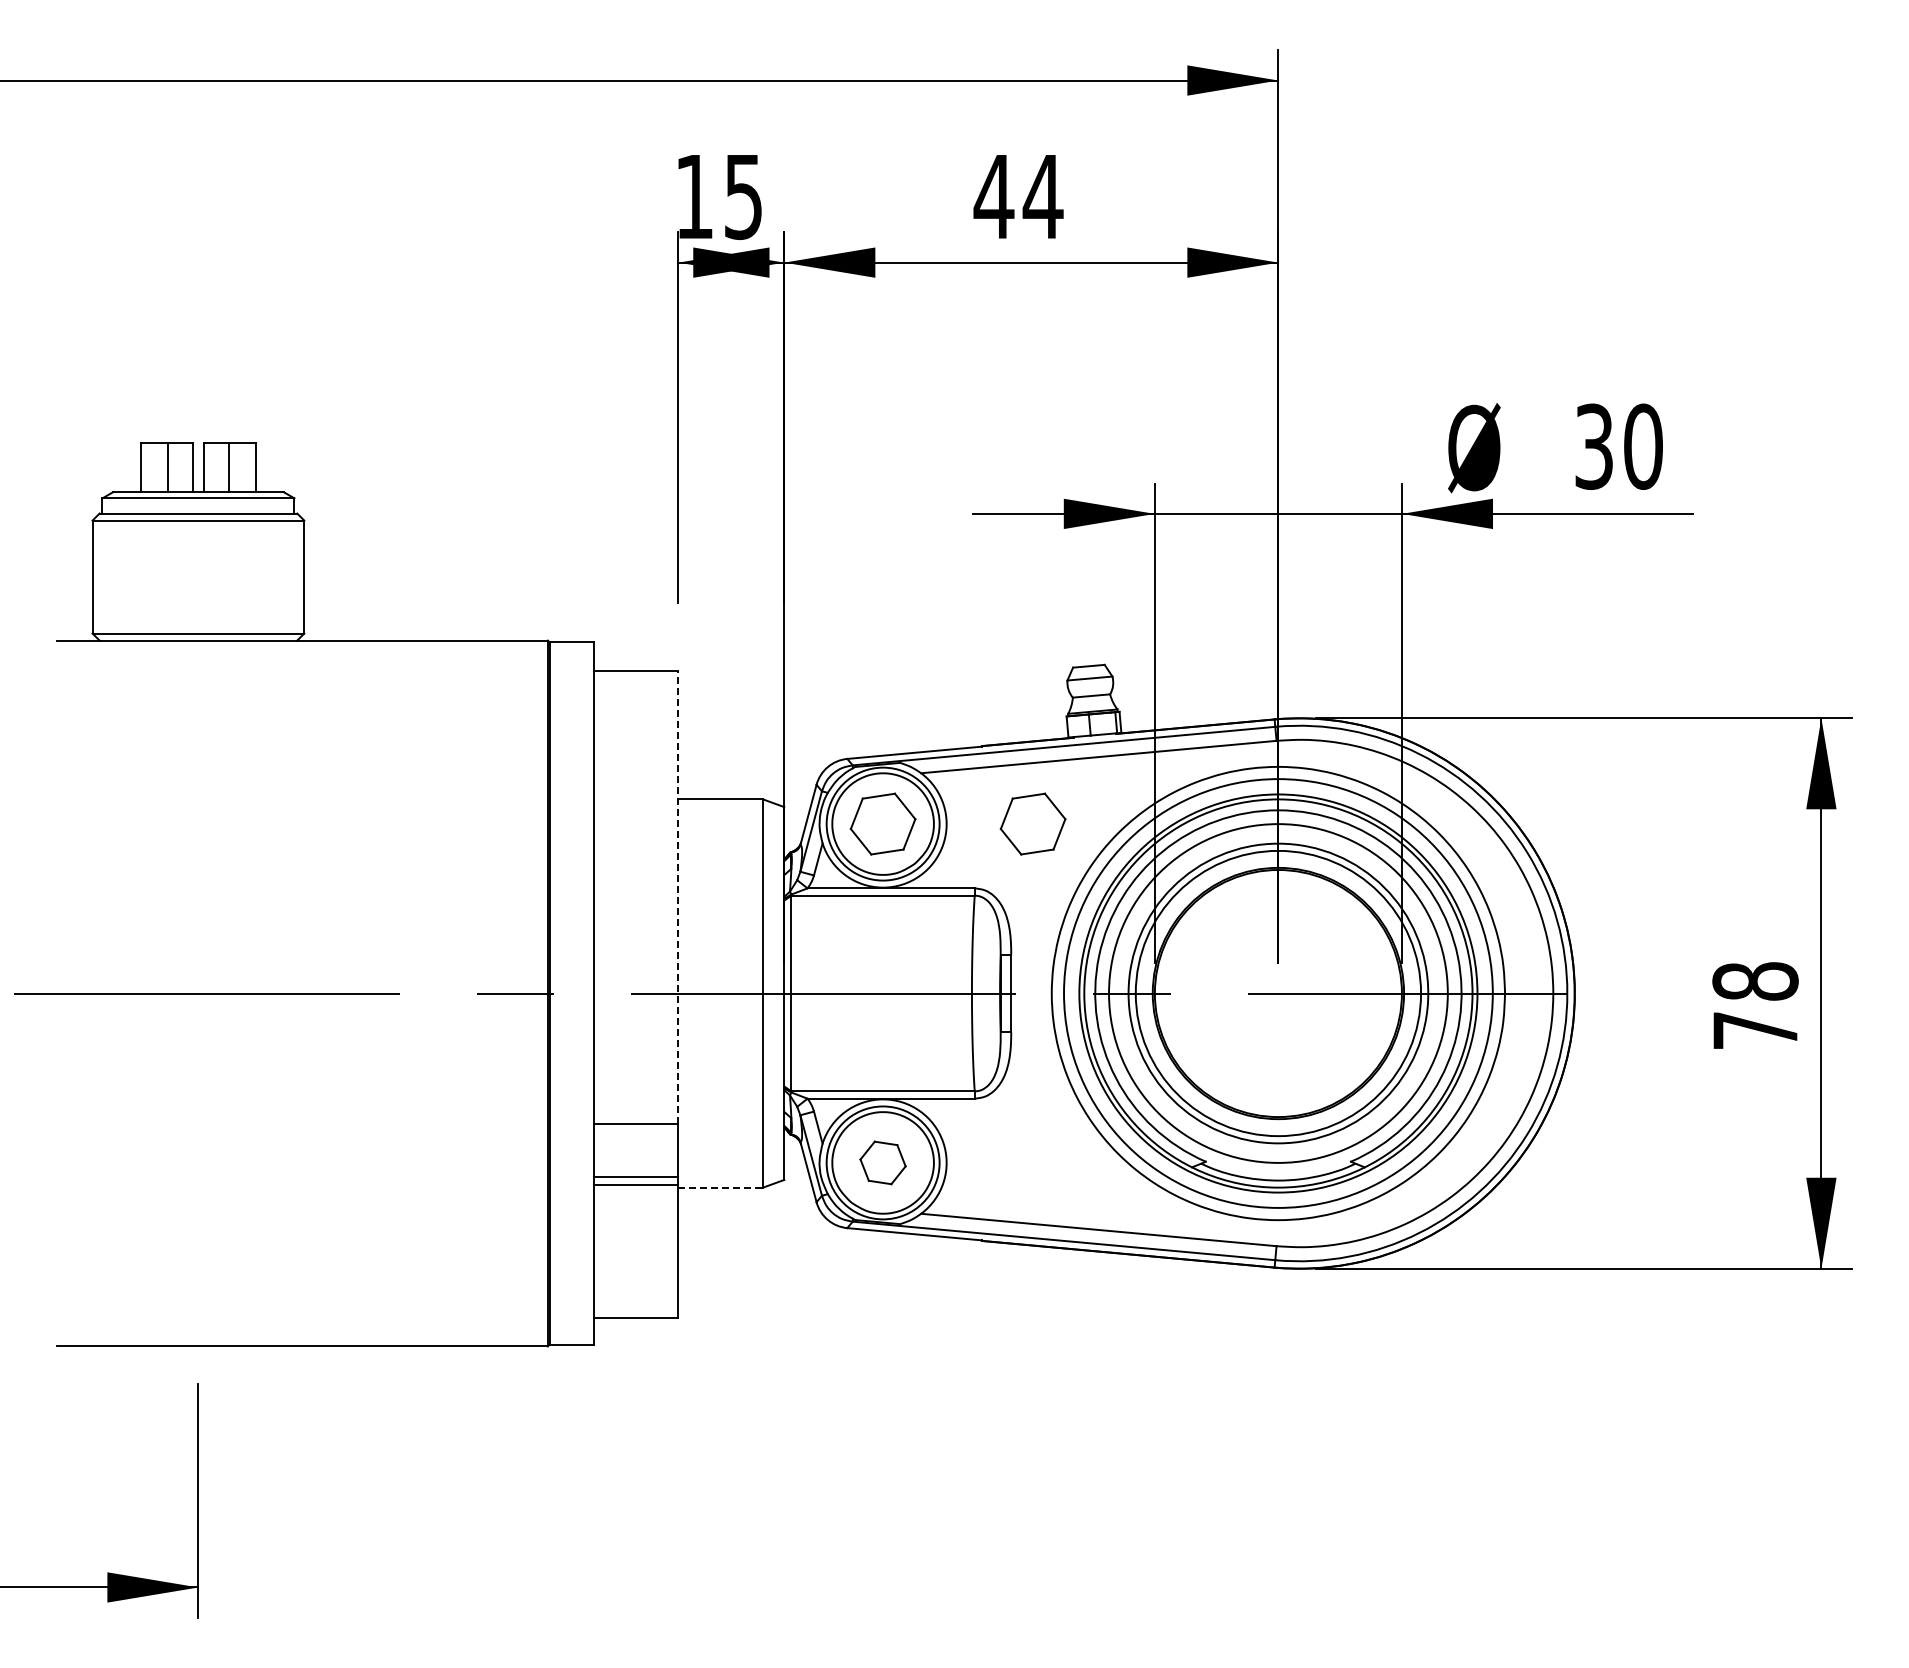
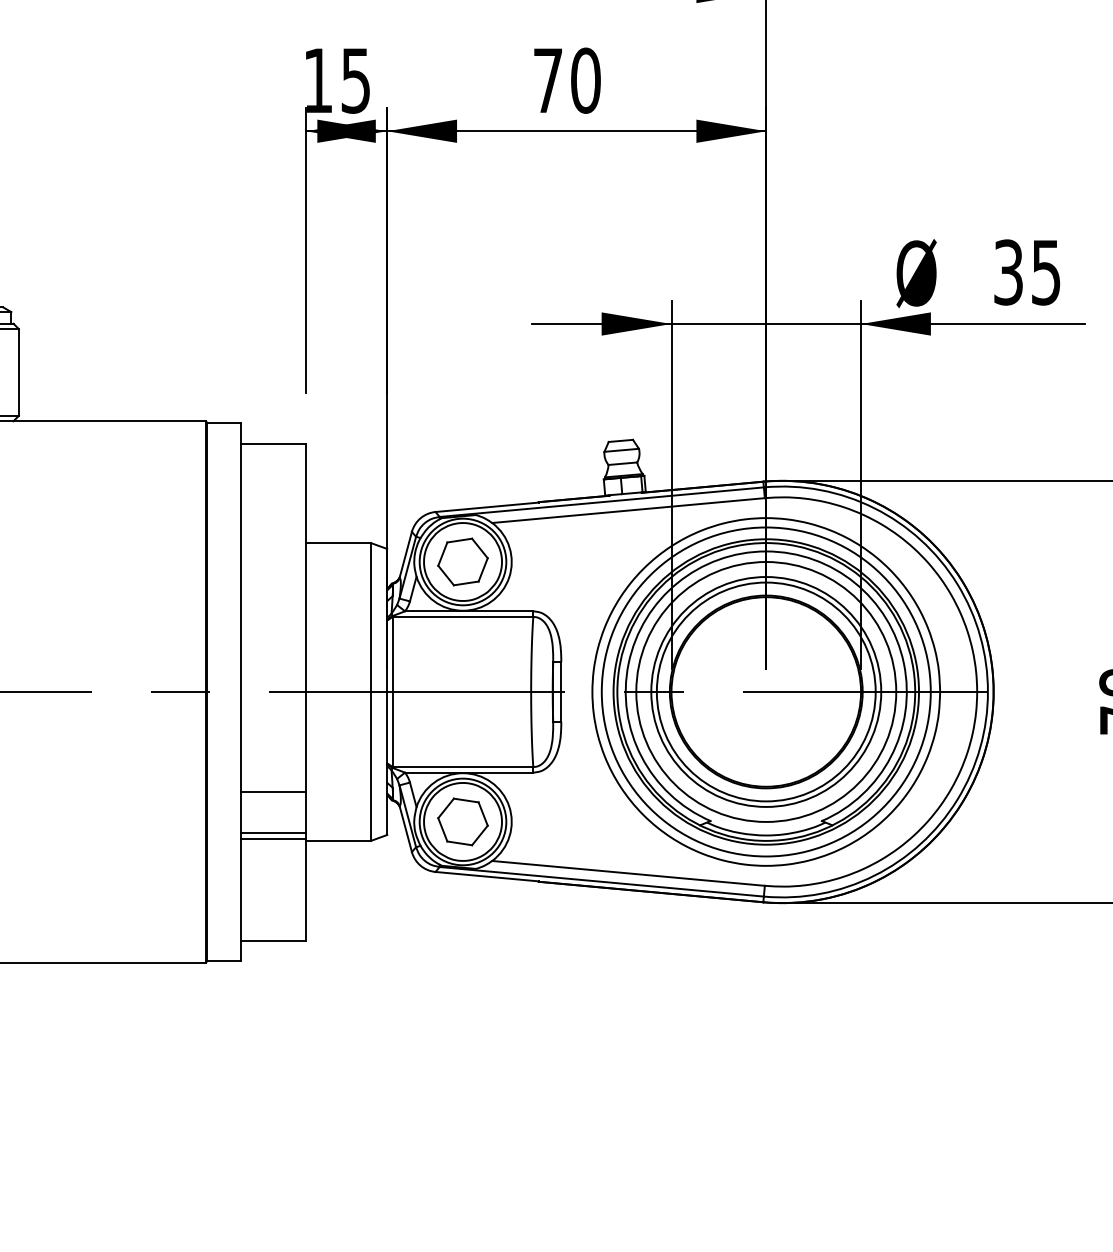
text: (1018, 196) -> (566, 80), 44 -> 70
text: (1643, 446) -> (1046, 272), 30 -> 35
part: (1032, 823) -> (577, 561), removed
line: (678, 897) -> (306, 618), dashed -> solid
part: (882, 1162) -> (462, 821), size x1.43
line: (721, 1187) -> (339, 840), dashed -> solid

